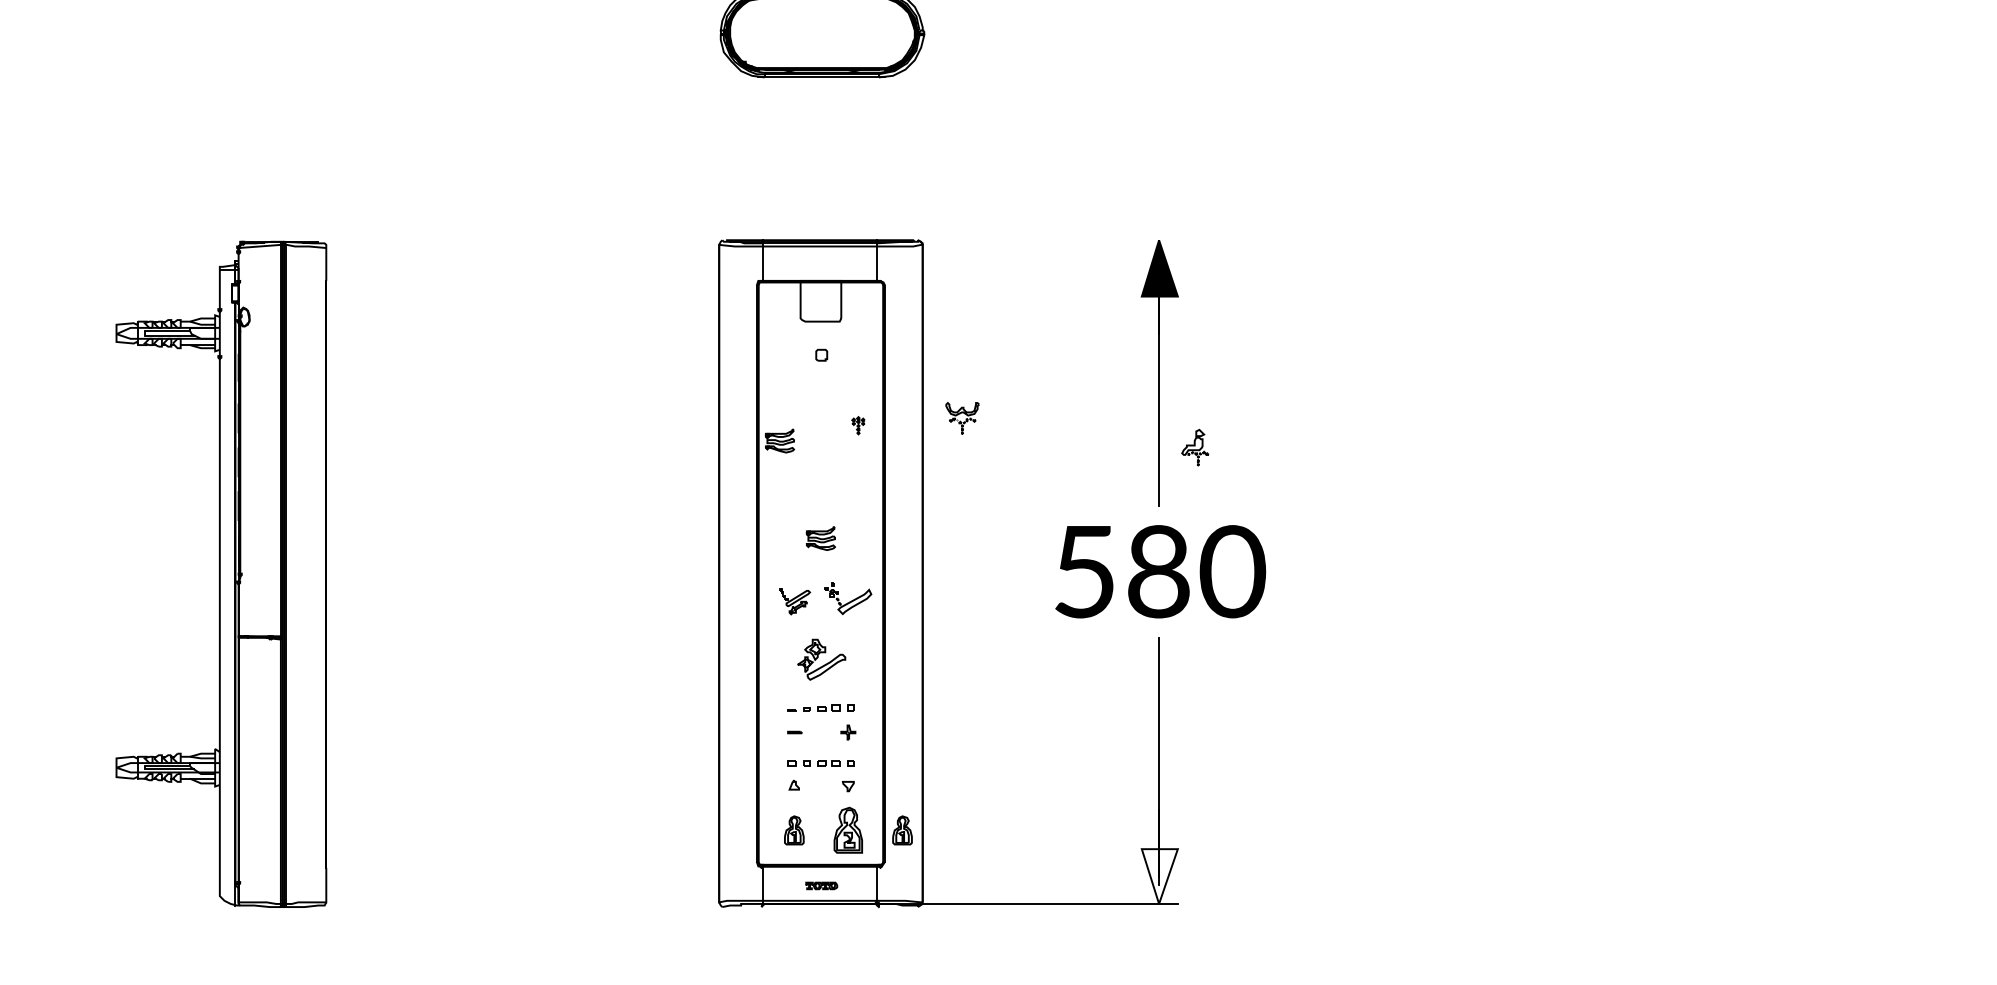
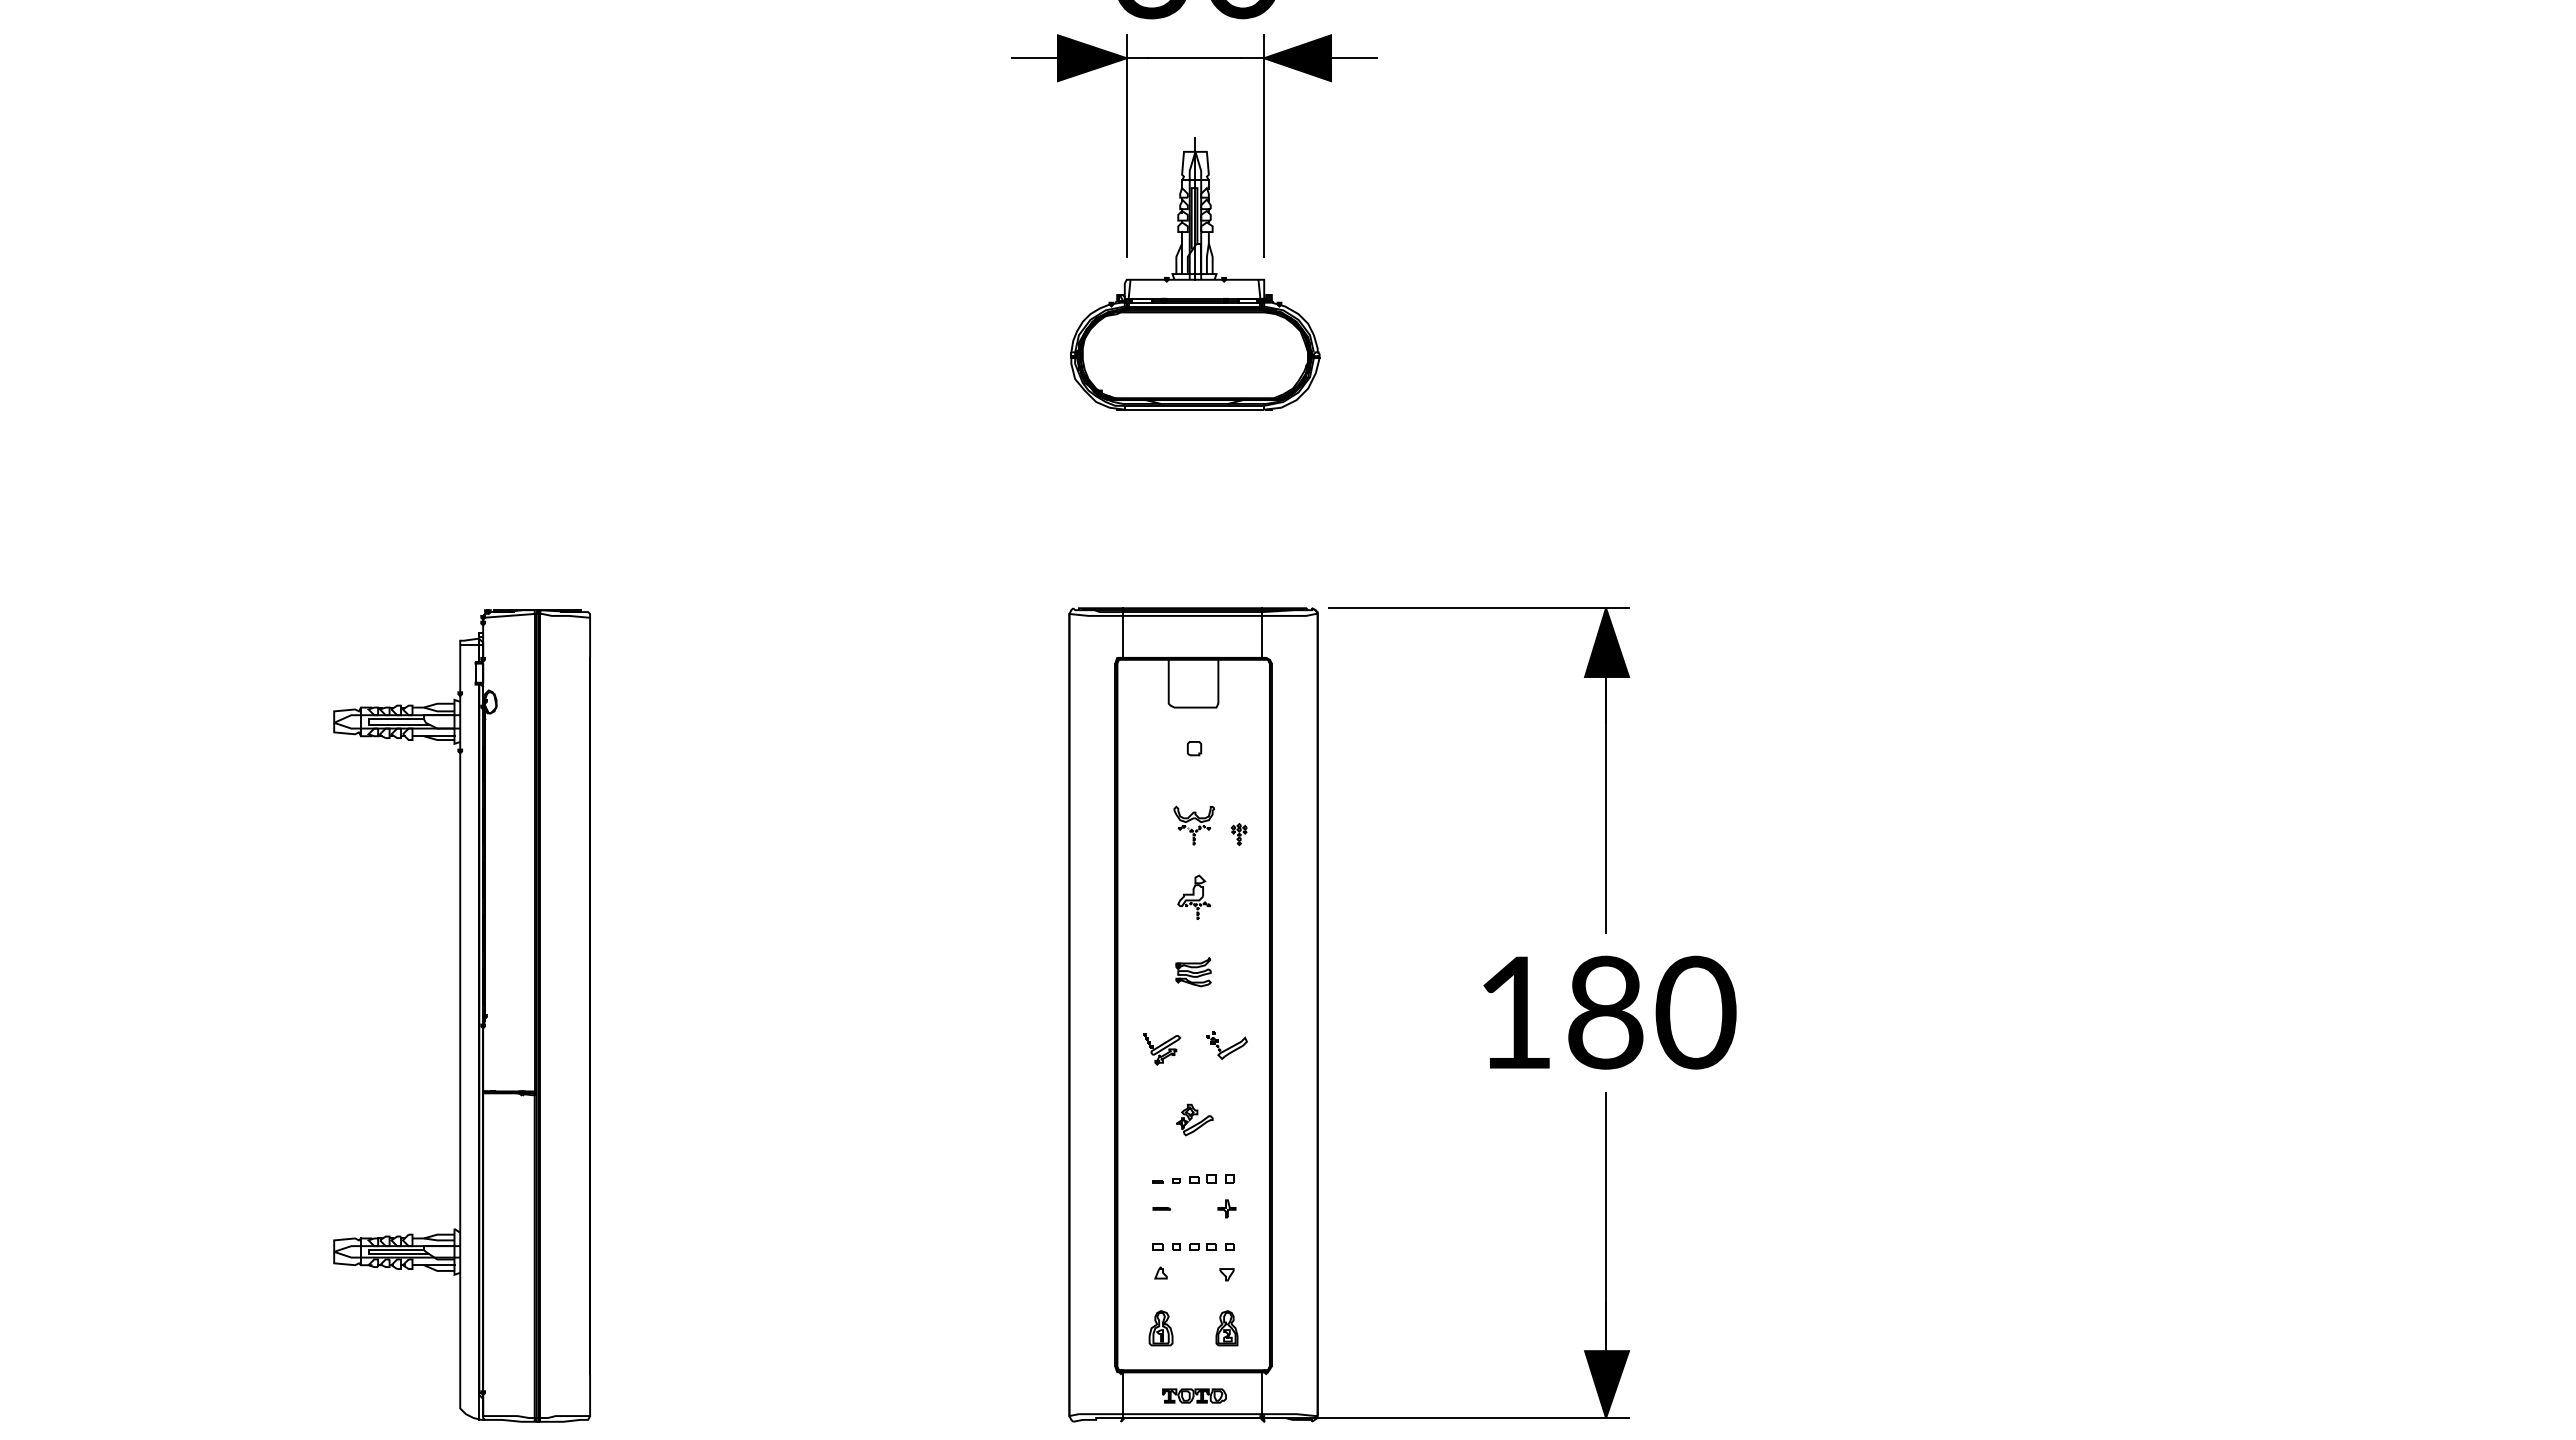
line: (1054, 240) -> (1478, 608), added
part: (961, 418) -> (1193, 825), moved
part: (779, 441) -> (1143, 853), removed
part: (1195, 446) -> (1194, 896), moved
text: (1084, 571) -> (1514, 1012), 580 -> 180
part: (847, 598) -> (1226, 1045), size x0.71
part: (821, 659) -> (1194, 1119), size x0.62
part: (847, 830) -> (1226, 1328), size x0.62
part: (902, 830) -> (1292, 1328), removed
fill: (1159, 876) -> (1606, 1384), added
part: (821, 885) -> (1194, 1395), size x1.67

